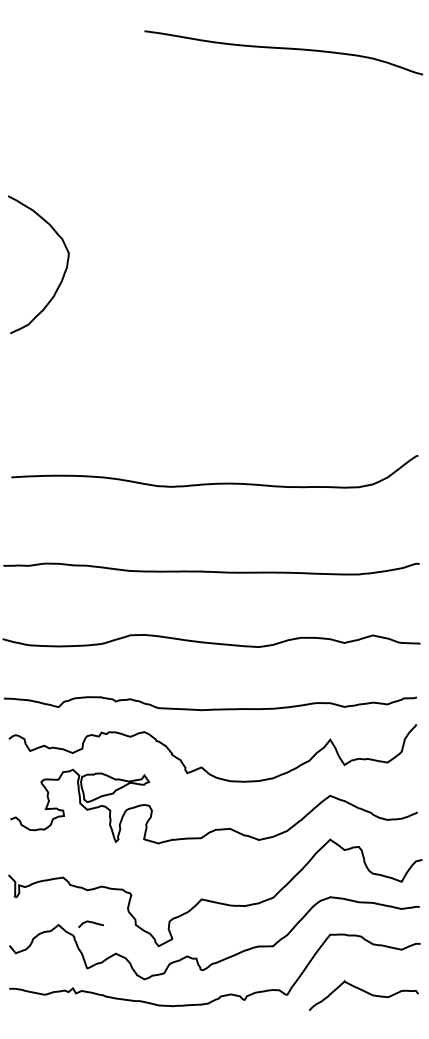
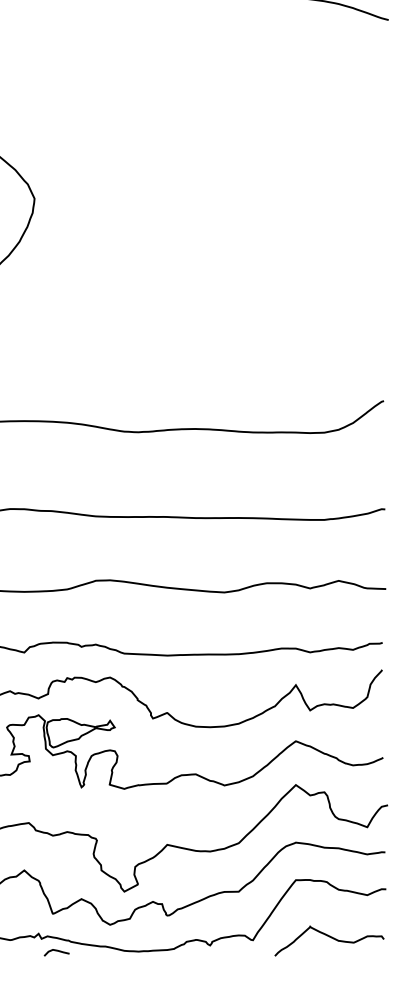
curve: (91, 923) -> (57, 951), moved

